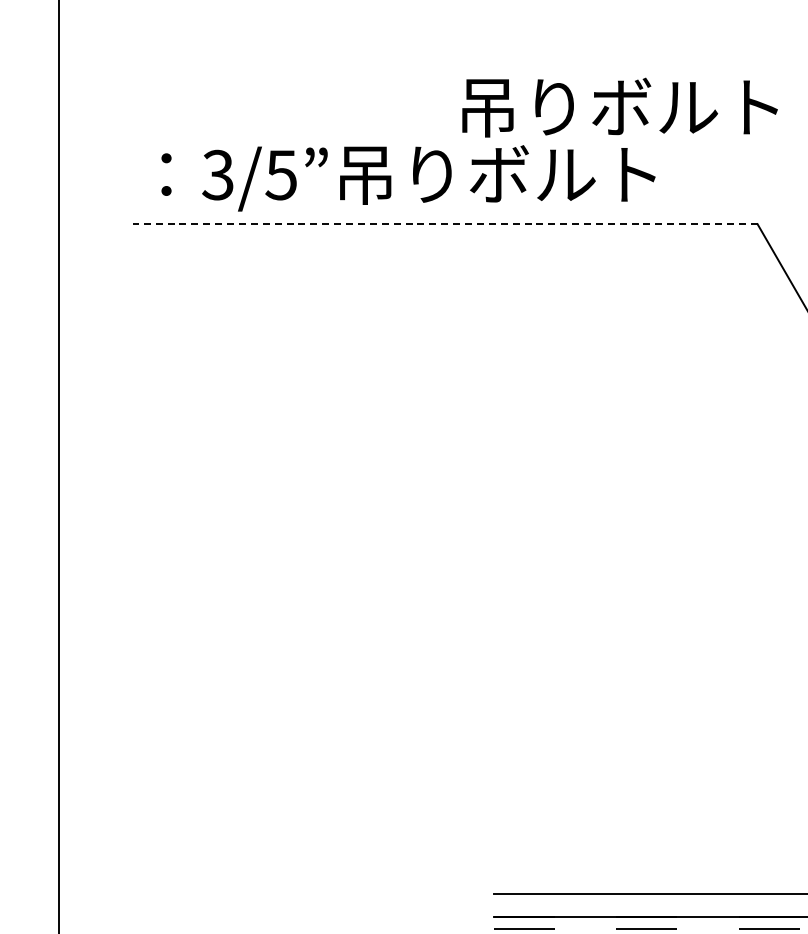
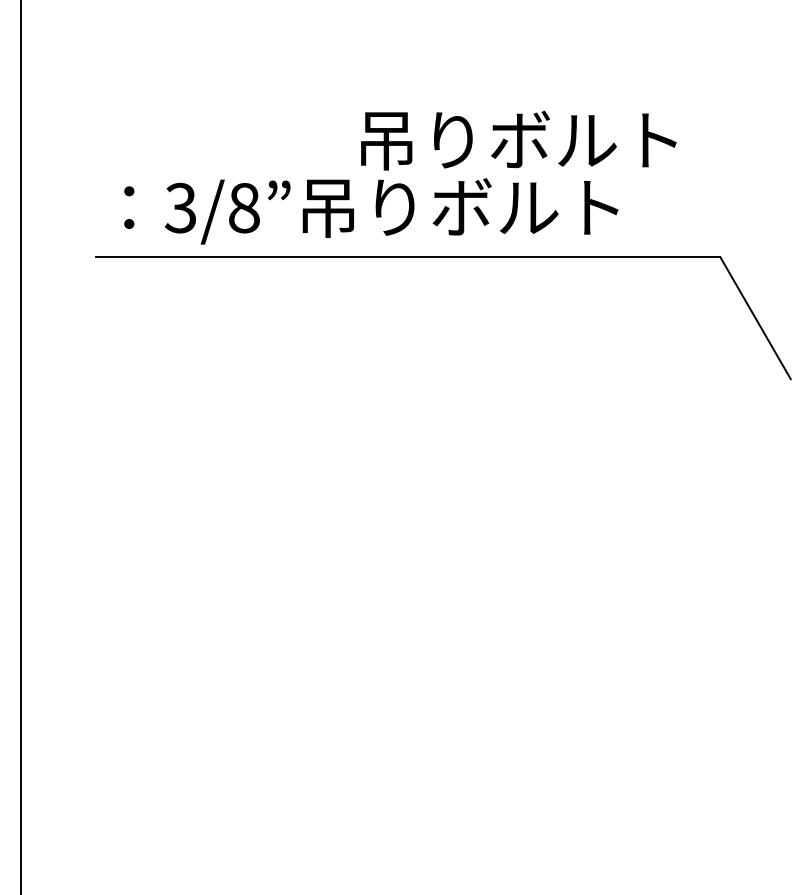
text: (619, 107) -> (518, 140), moved
text: (281, 175) -> (244, 208), 3/5 -> 3/8
line: (444, 224) -> (407, 257), dashed -> solid

